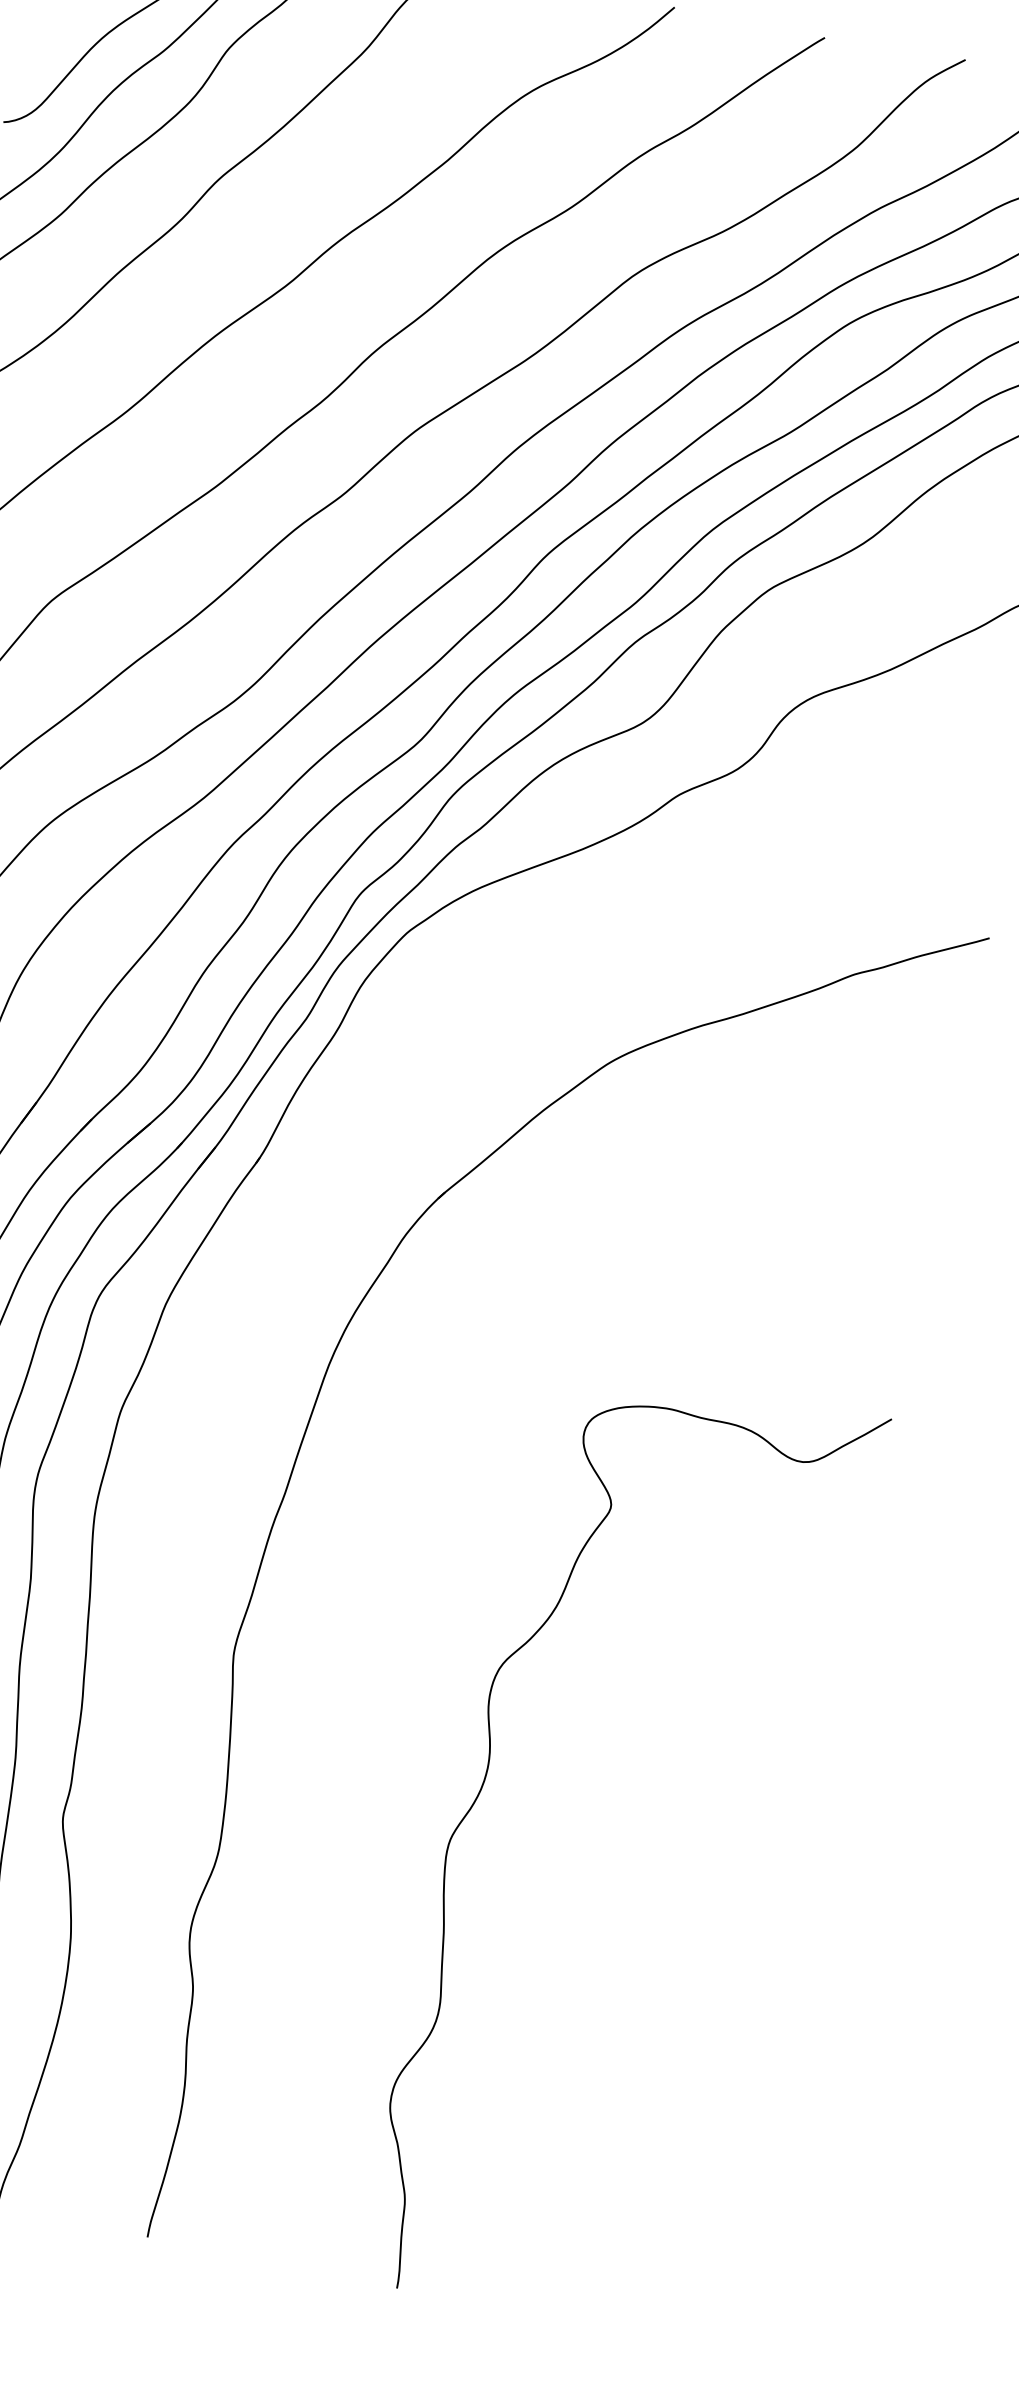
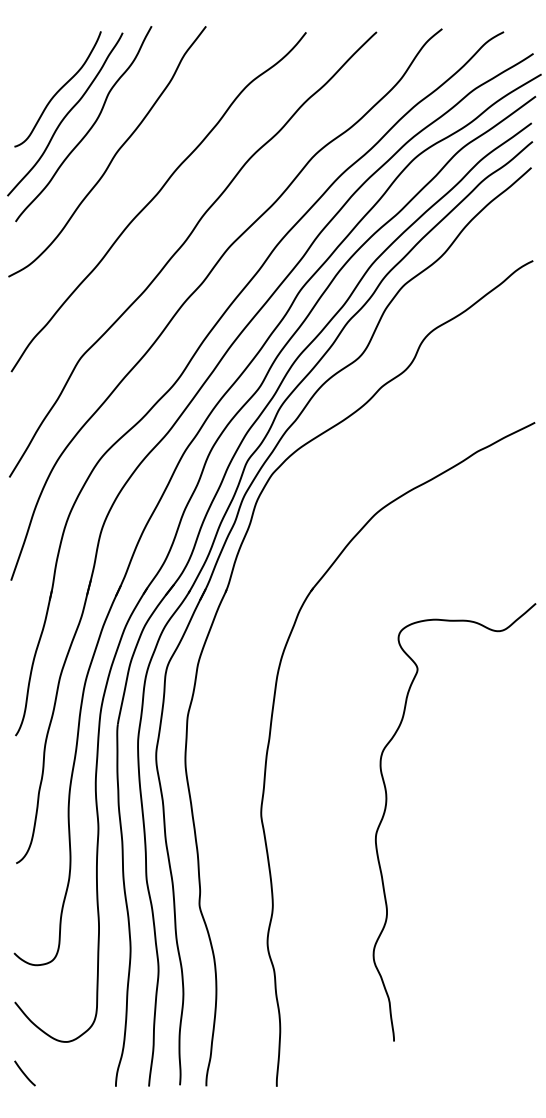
curve: (483, 1791) -> (386, 809), moved

